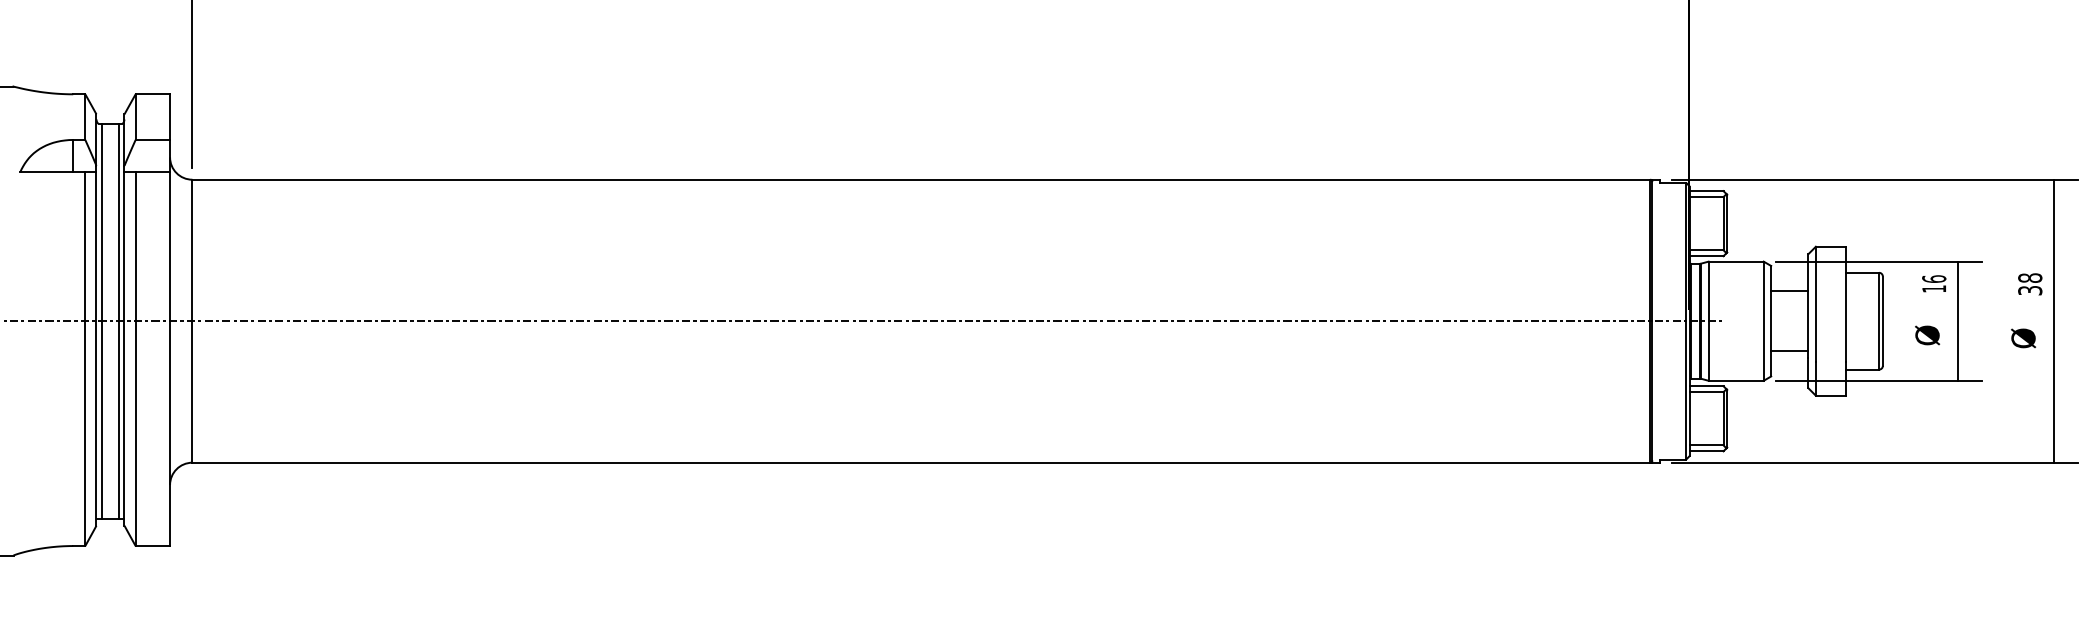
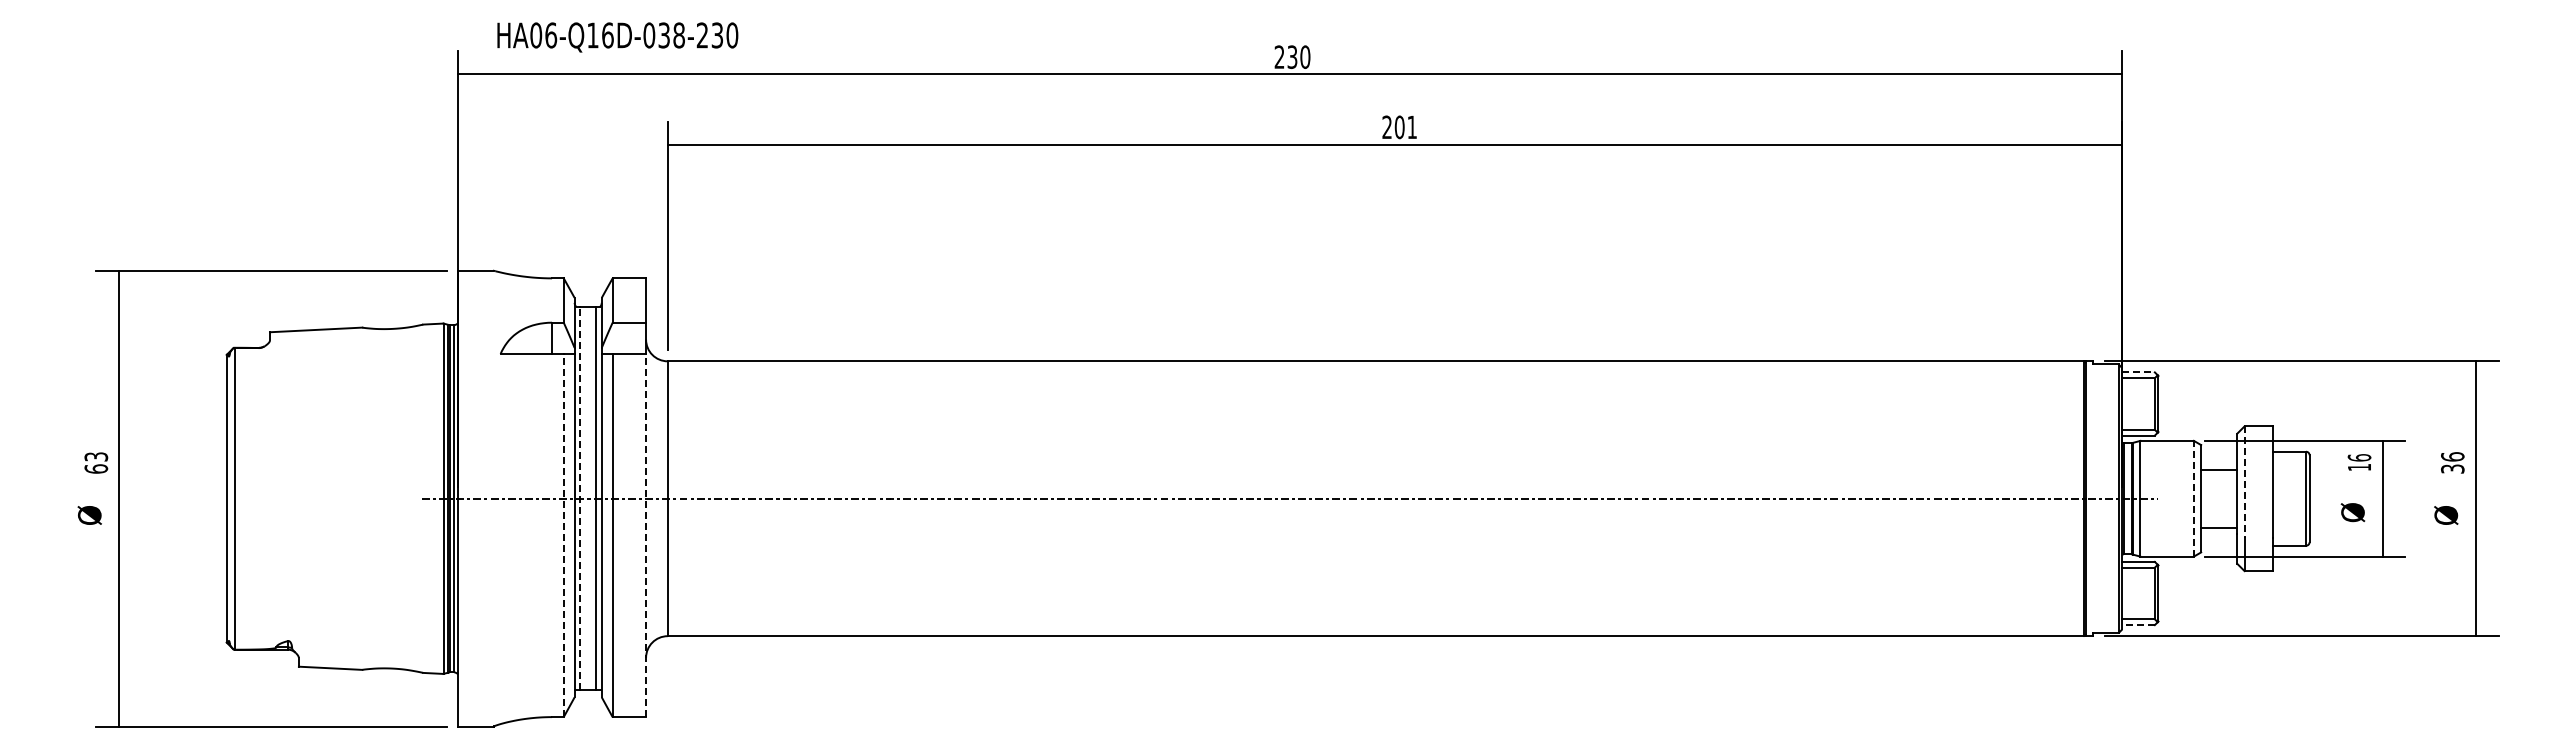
line: (1707, 191) -> (2139, 372), solid -> dashed
text: (2029, 277) -> (2452, 456), 38 -> 36
line: (1815, 304) -> (2244, 482), solid -> dashed
line: (102, 320) -> (580, 498), solid -> dashed
line: (1763, 320) -> (2193, 498), solid -> dashed
line: (85, 359) -> (563, 535), solid -> dashed
line: (170, 359) -> (646, 535), solid -> dashed
line: (1706, 451) -> (2138, 625), solid -> dashed

